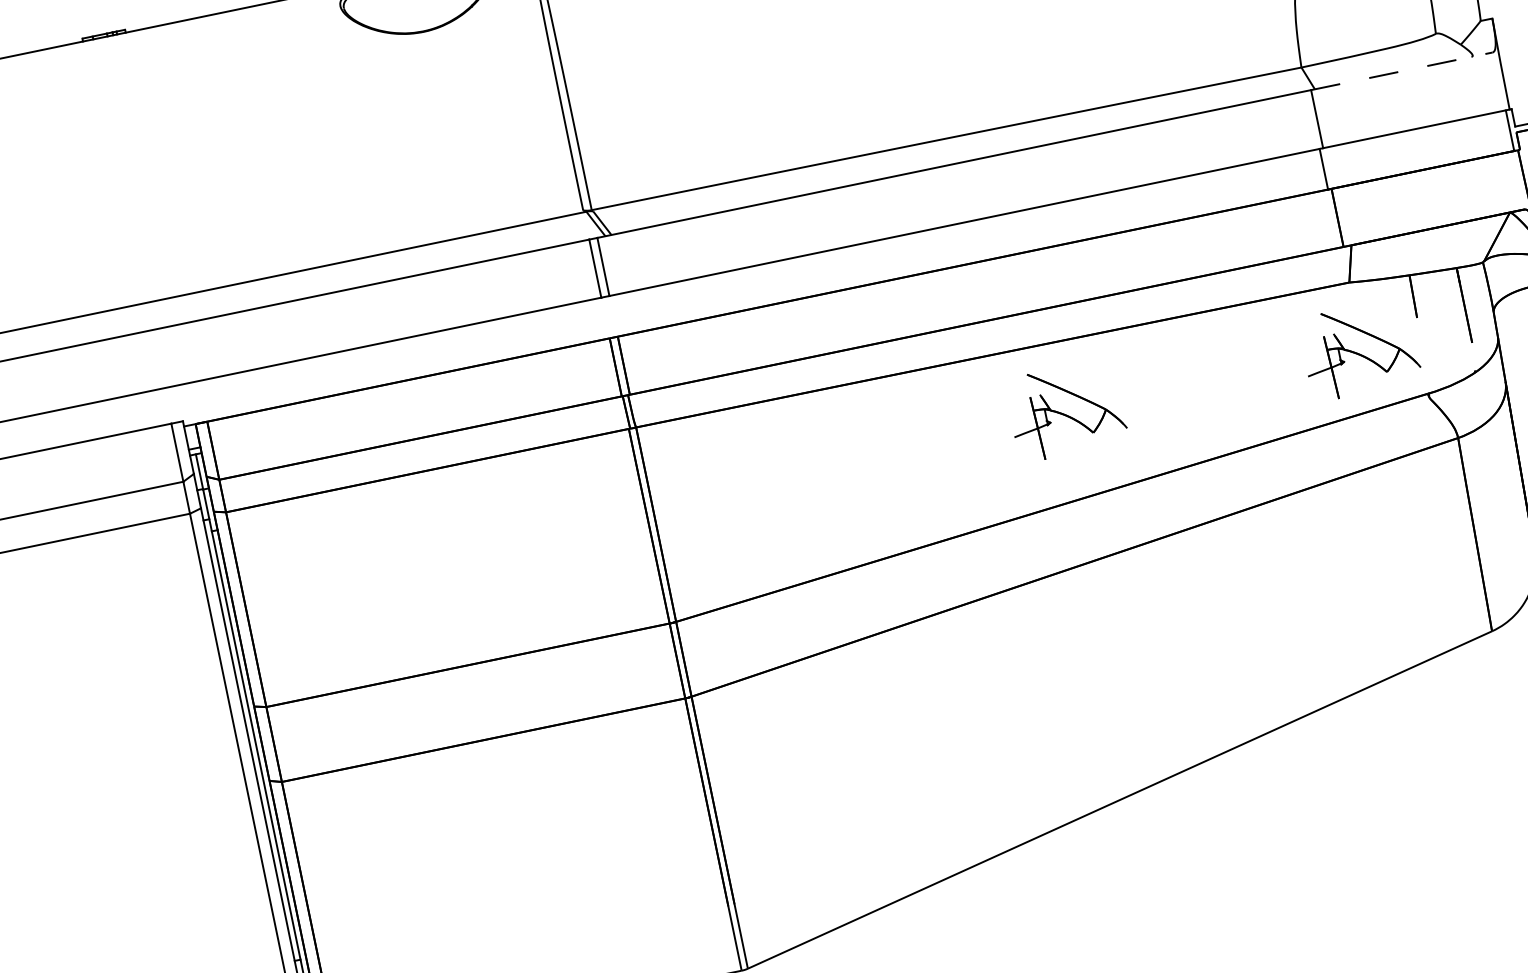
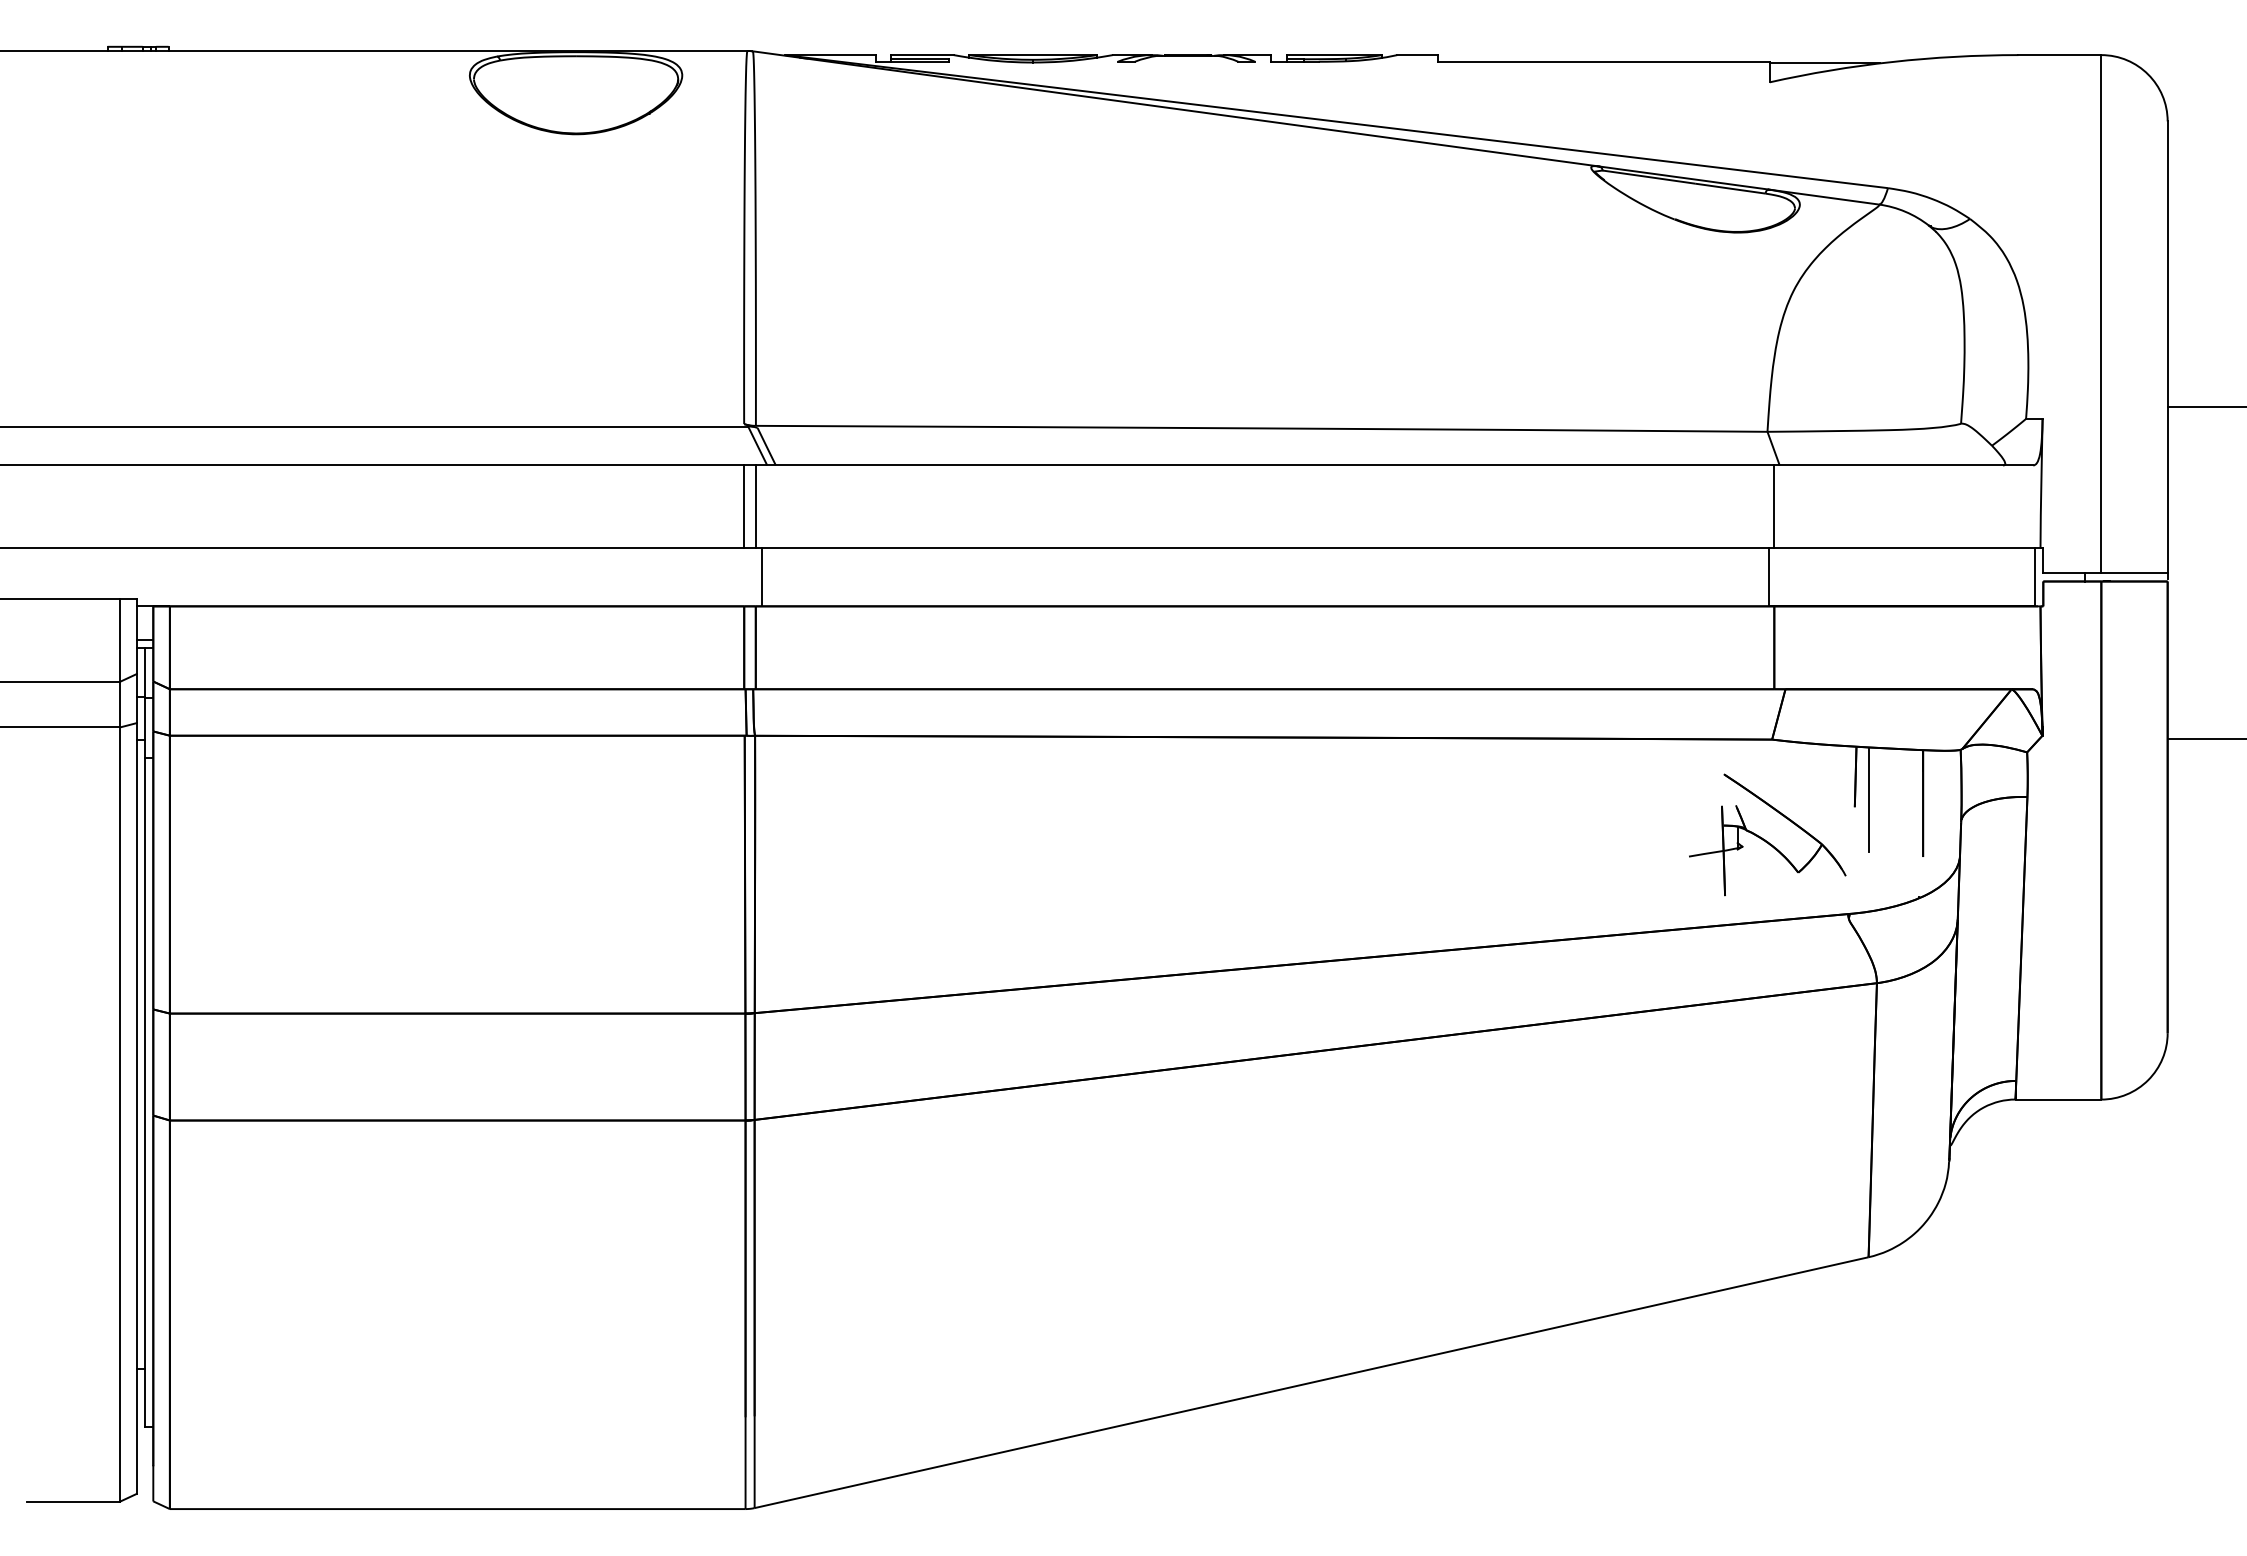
line: (1402, 71) -> (1904, 465), dashed -> solid
line: (1426, 310) -> (1869, 799), added
line: (618, 315) -> (762, 577), added
part: (1066, 410) -> (1348, 834), removed

